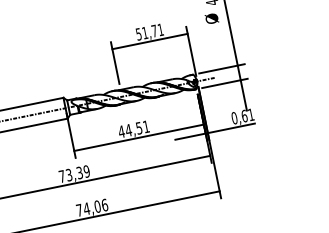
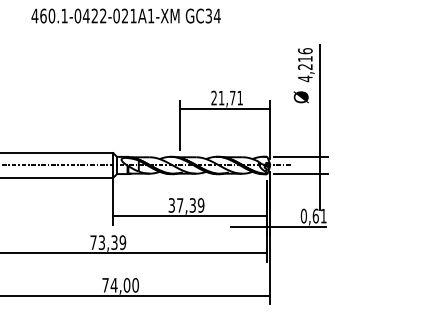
text: (138, 33) -> (213, 97), 51,71 -> 21,71
text: (133, 129) -> (186, 205), 44,51 -> 37,39
text: (104, 205) -> (135, 285), 74,06 -> 74,00

